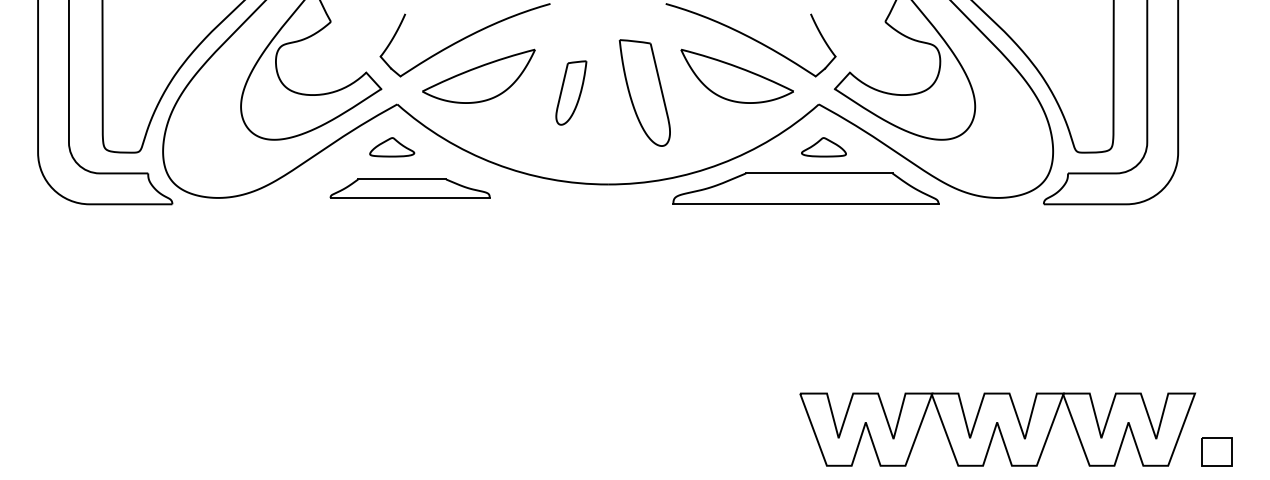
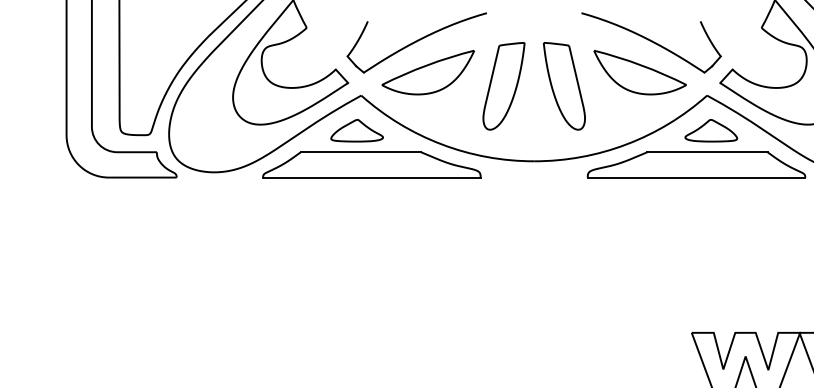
part: (571, 92) -> (504, 85), size x1.67
part: (391, 147) -> (356, 130), size x1.43
part: (823, 147) -> (710, 130), size x1.43
part: (409, 188) -> (371, 164), size x1.67

